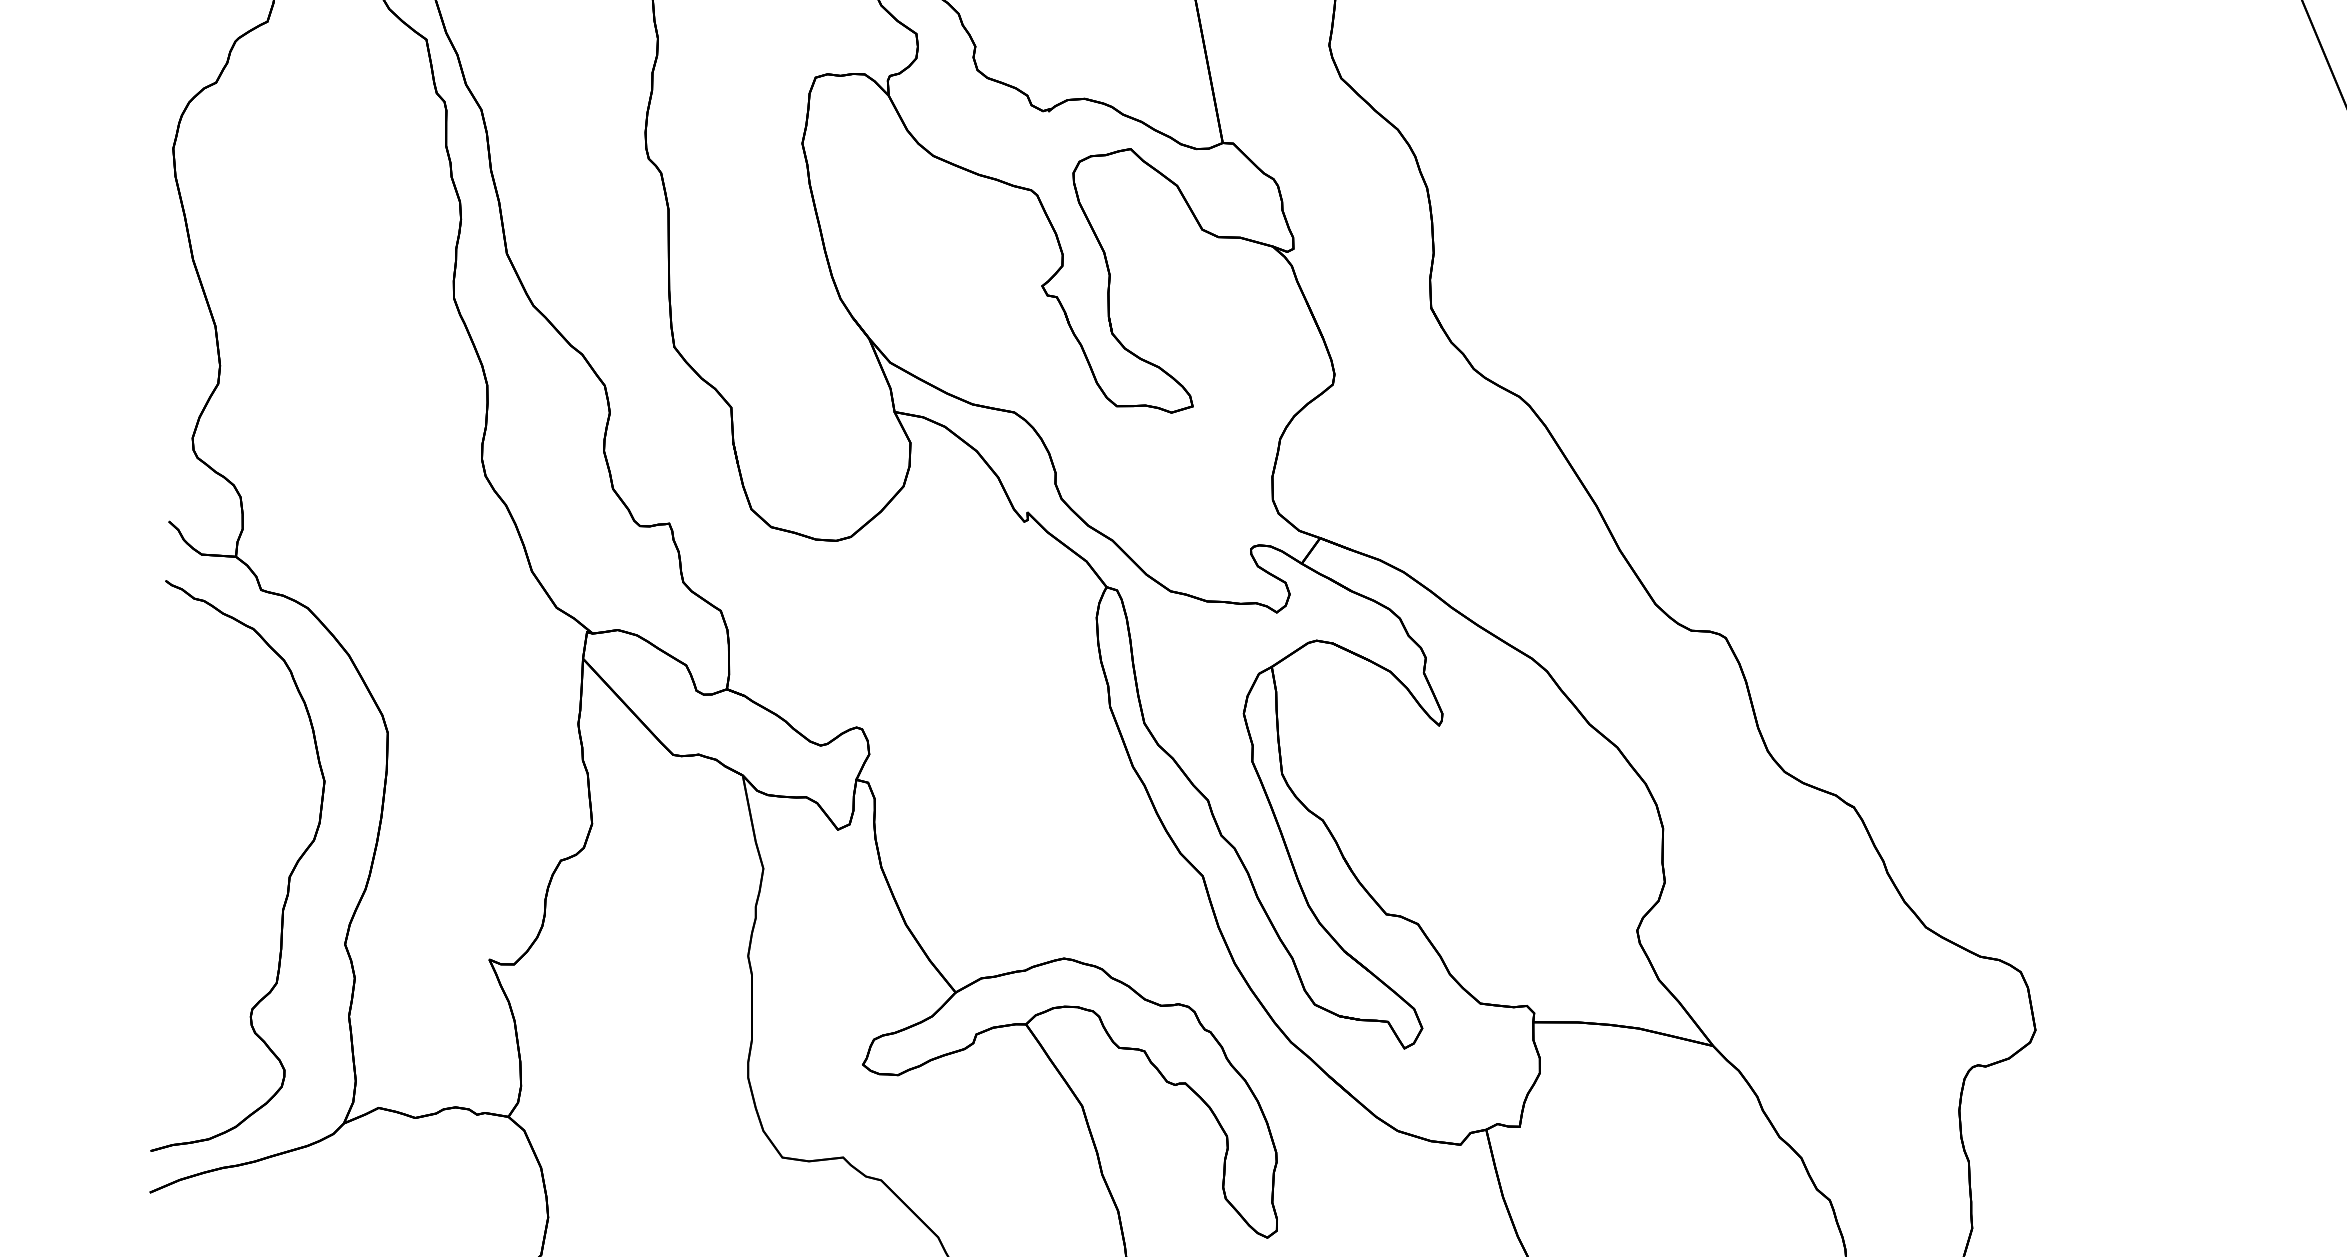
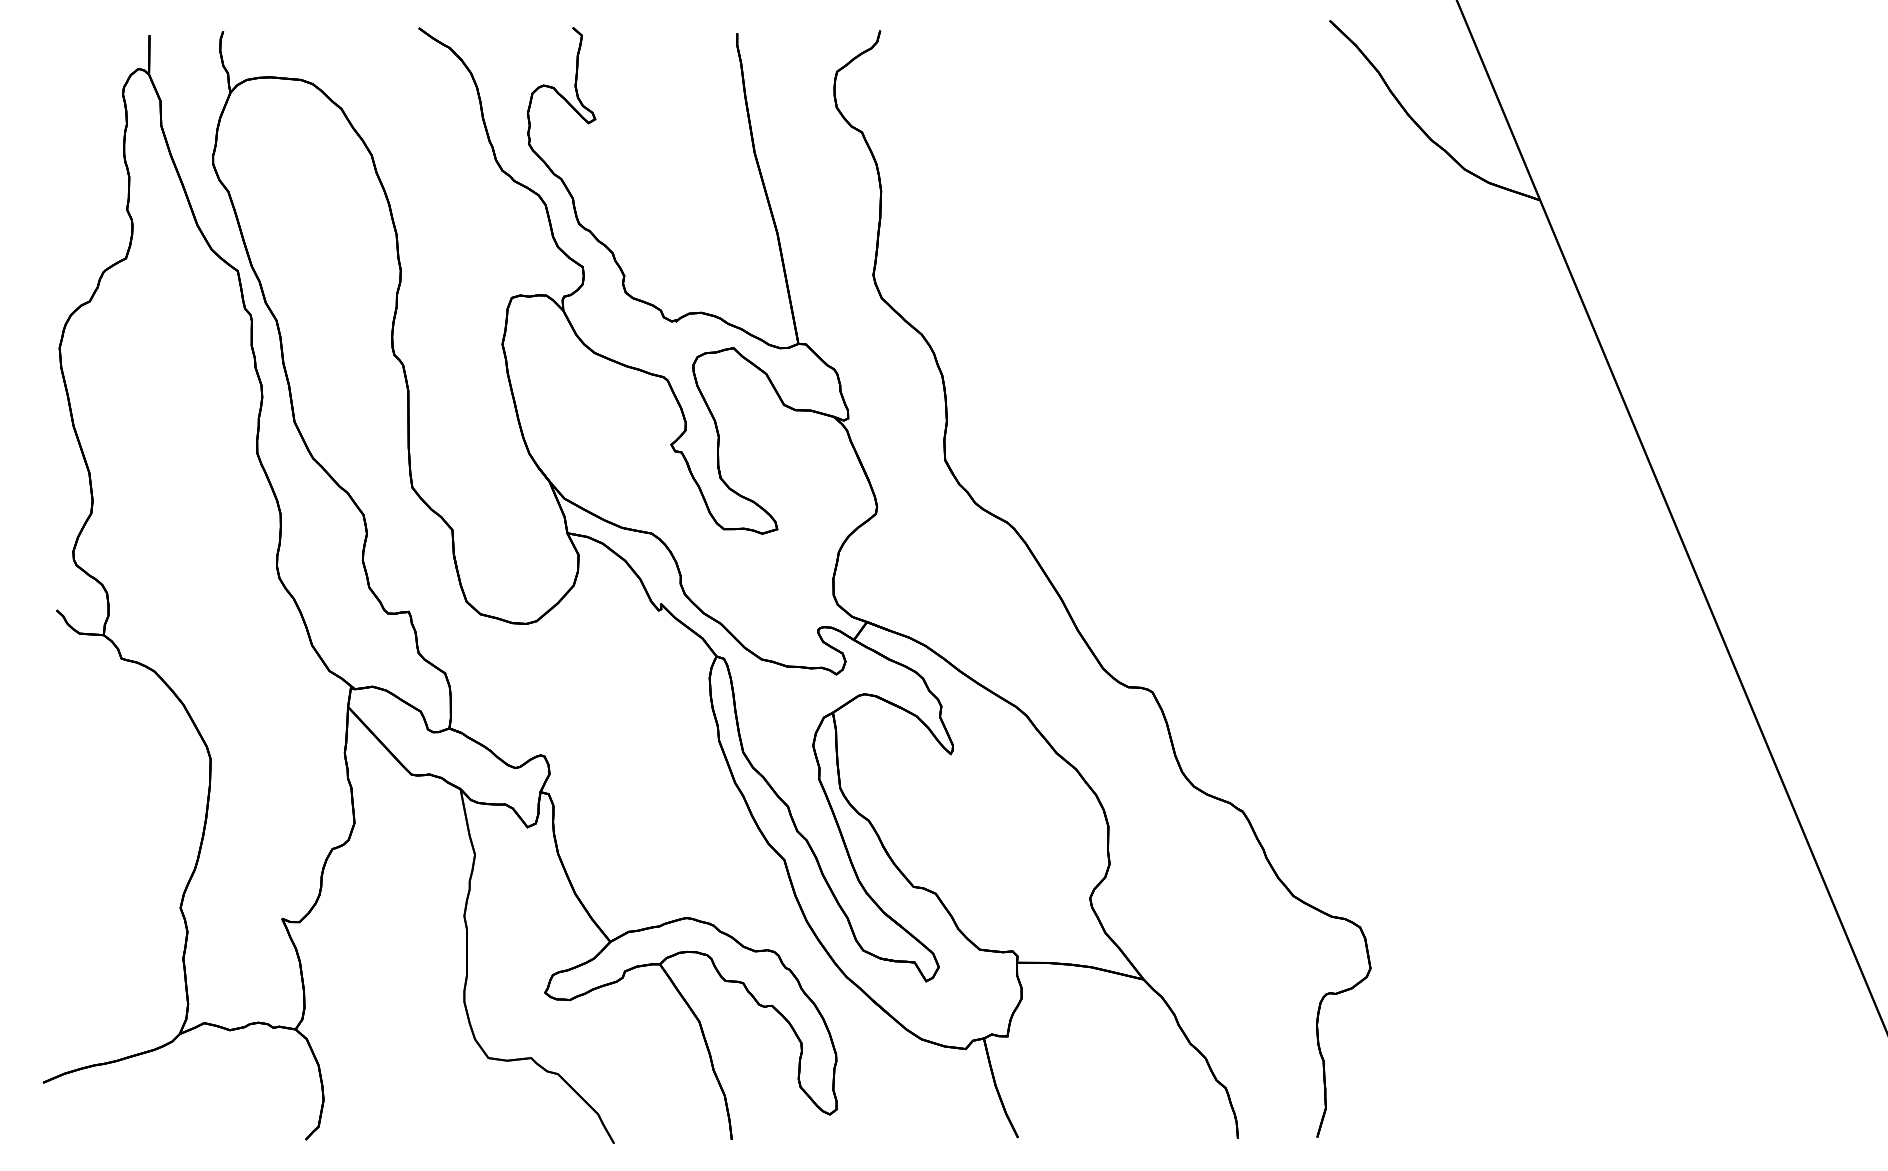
part: (288, 876) -> (140, 860), removed

